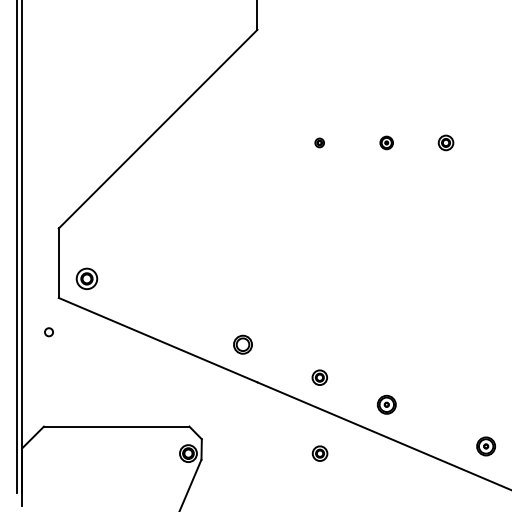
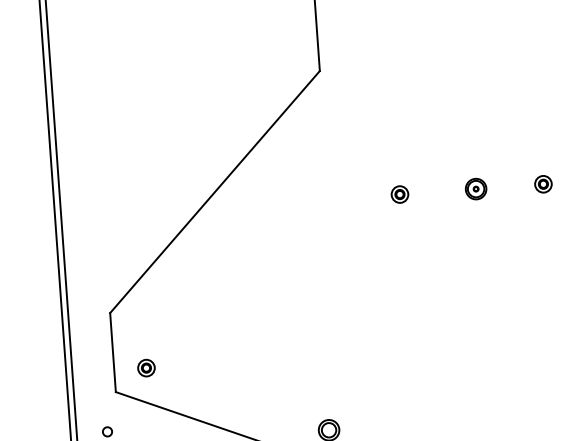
part: (319, 142) -> (399, 194), size x1.67
part: (386, 142) -> (475, 188), size x1.43
part: (87, 278) -> (146, 367), size x0.71

